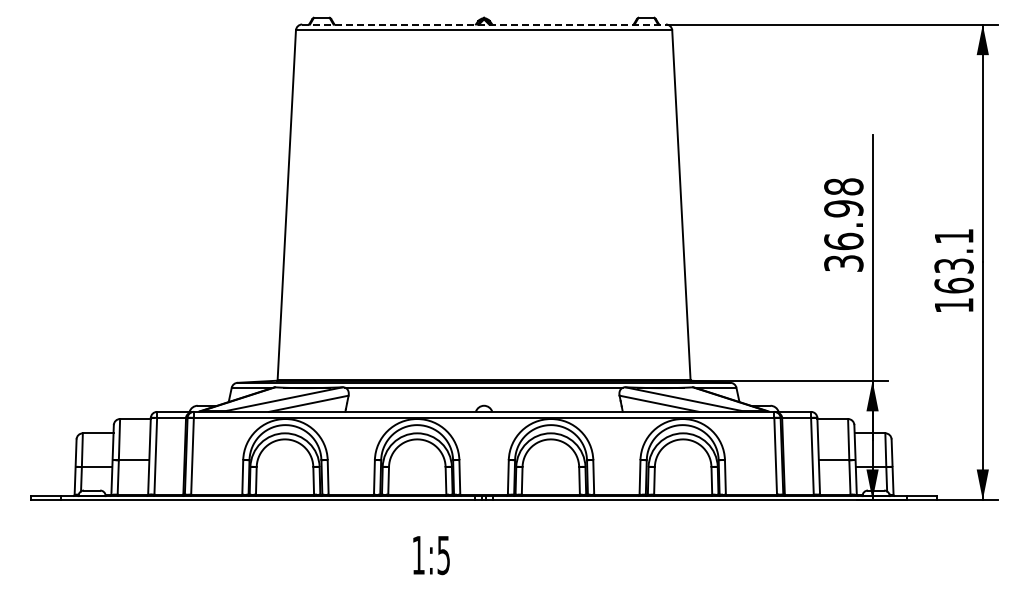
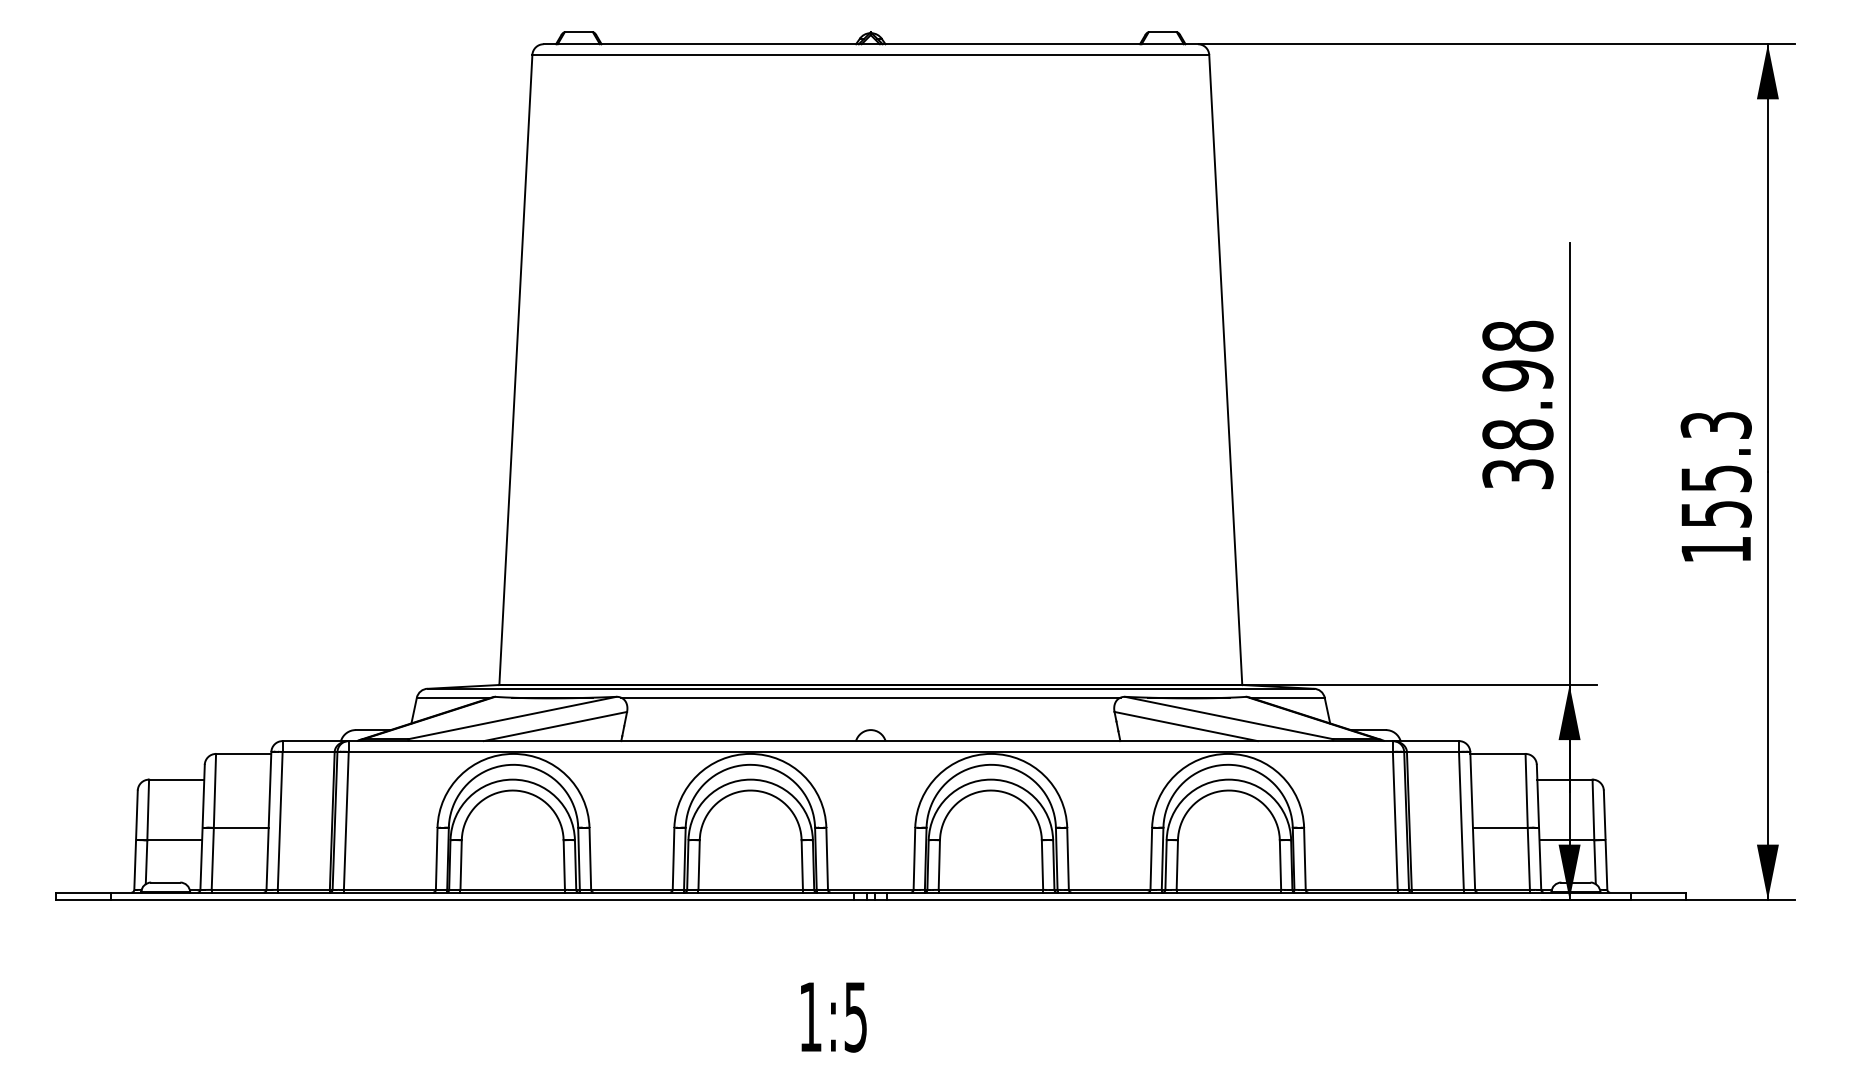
line: (484, 24) -> (871, 44), dashed -> solid
text: (843, 241) -> (1517, 434), 36.98 -> 38.98
text: (953, 261) -> (1715, 470), 163.1 -> 155.3
text: (431, 555) -> (833, 1017), moved

